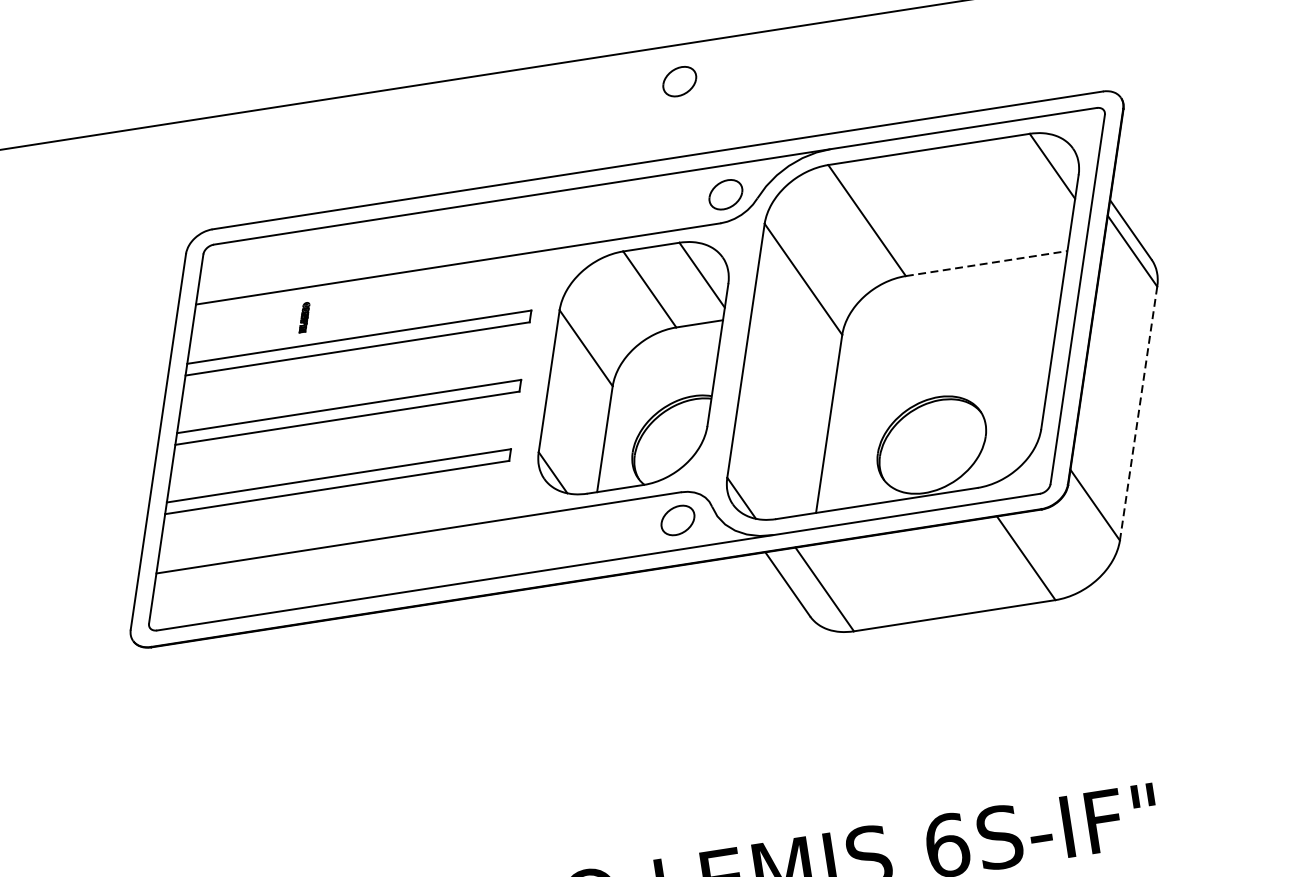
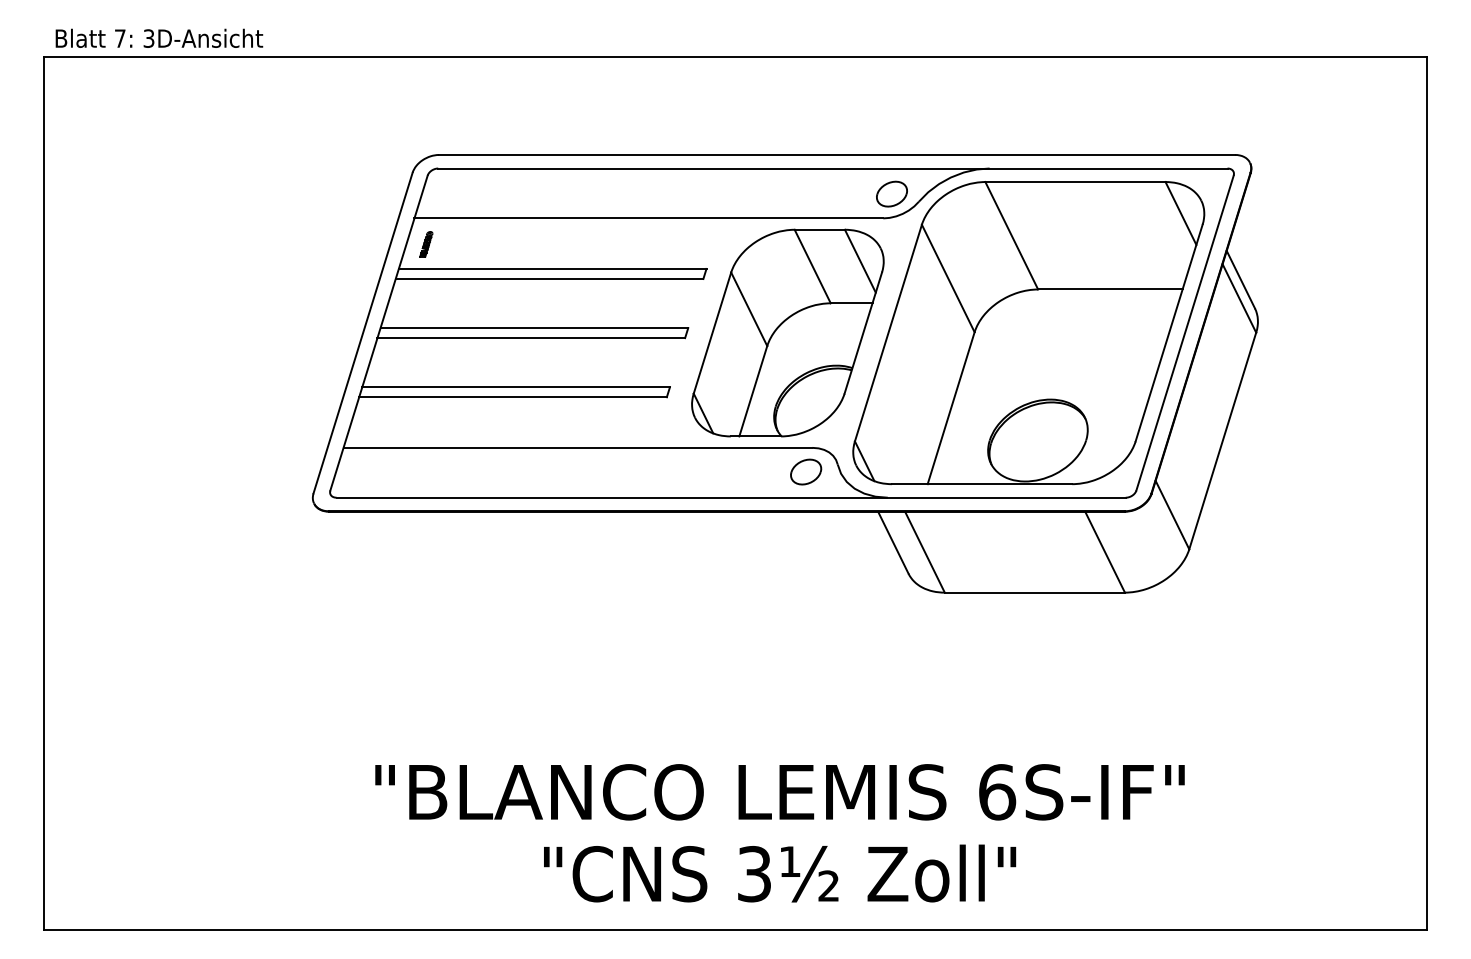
part: (679, 81) -> (866, 88), removed
line: (986, 263) -> (1110, 289), dashed -> solid
part: (304, 317) -> (426, 244), moved
line: (1138, 414) -> (1222, 441), dashed -> solid

